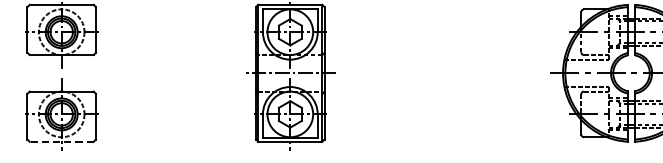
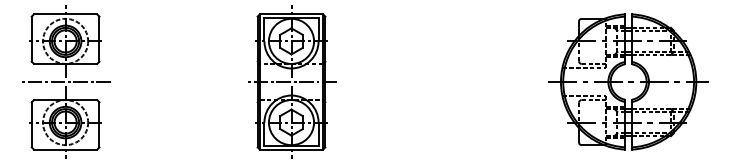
line: (61, 72) -> (65, 81), added
line: (61, 141) -> (65, 149), dashed -> solid

